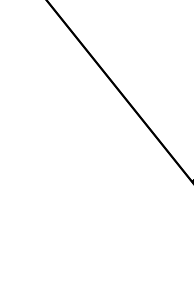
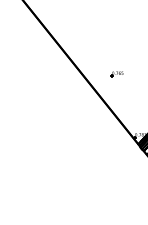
part: (167, 90) -> (116, 74), added

